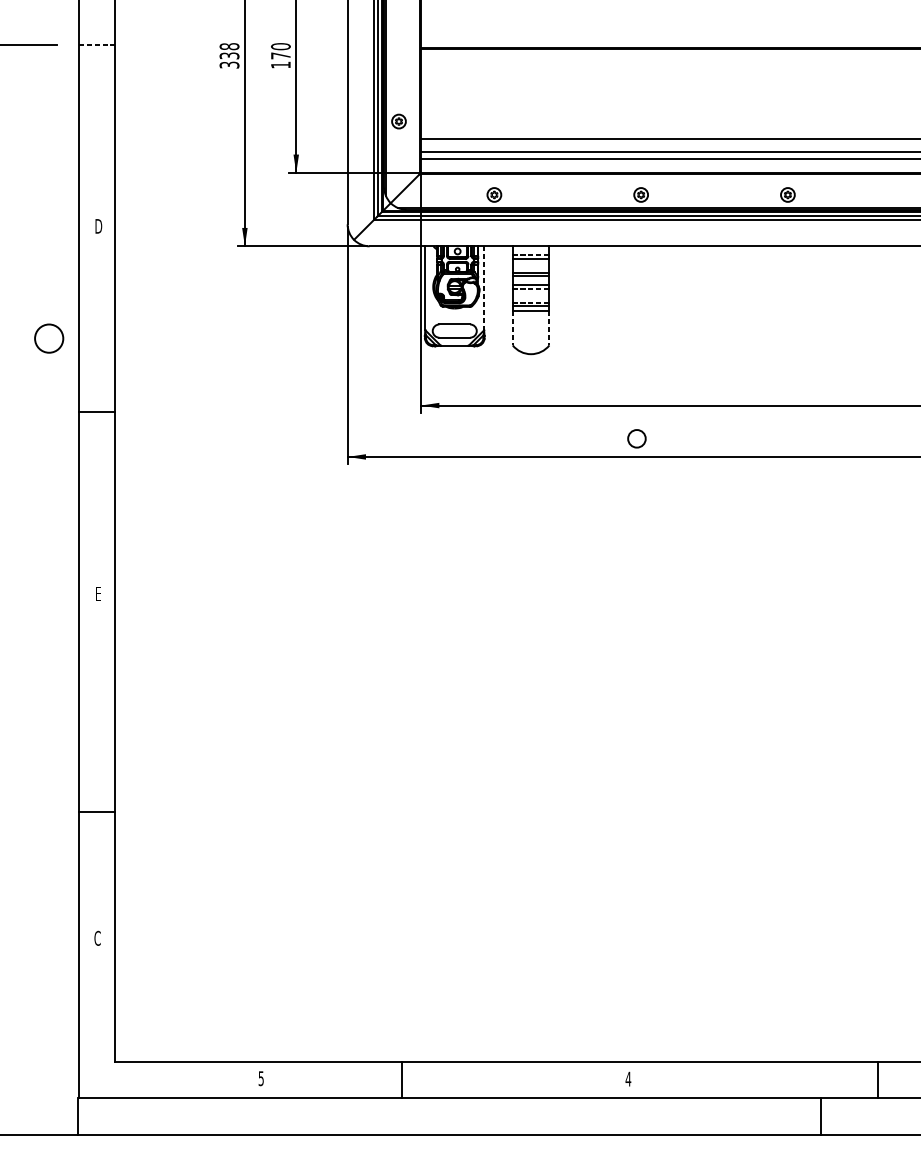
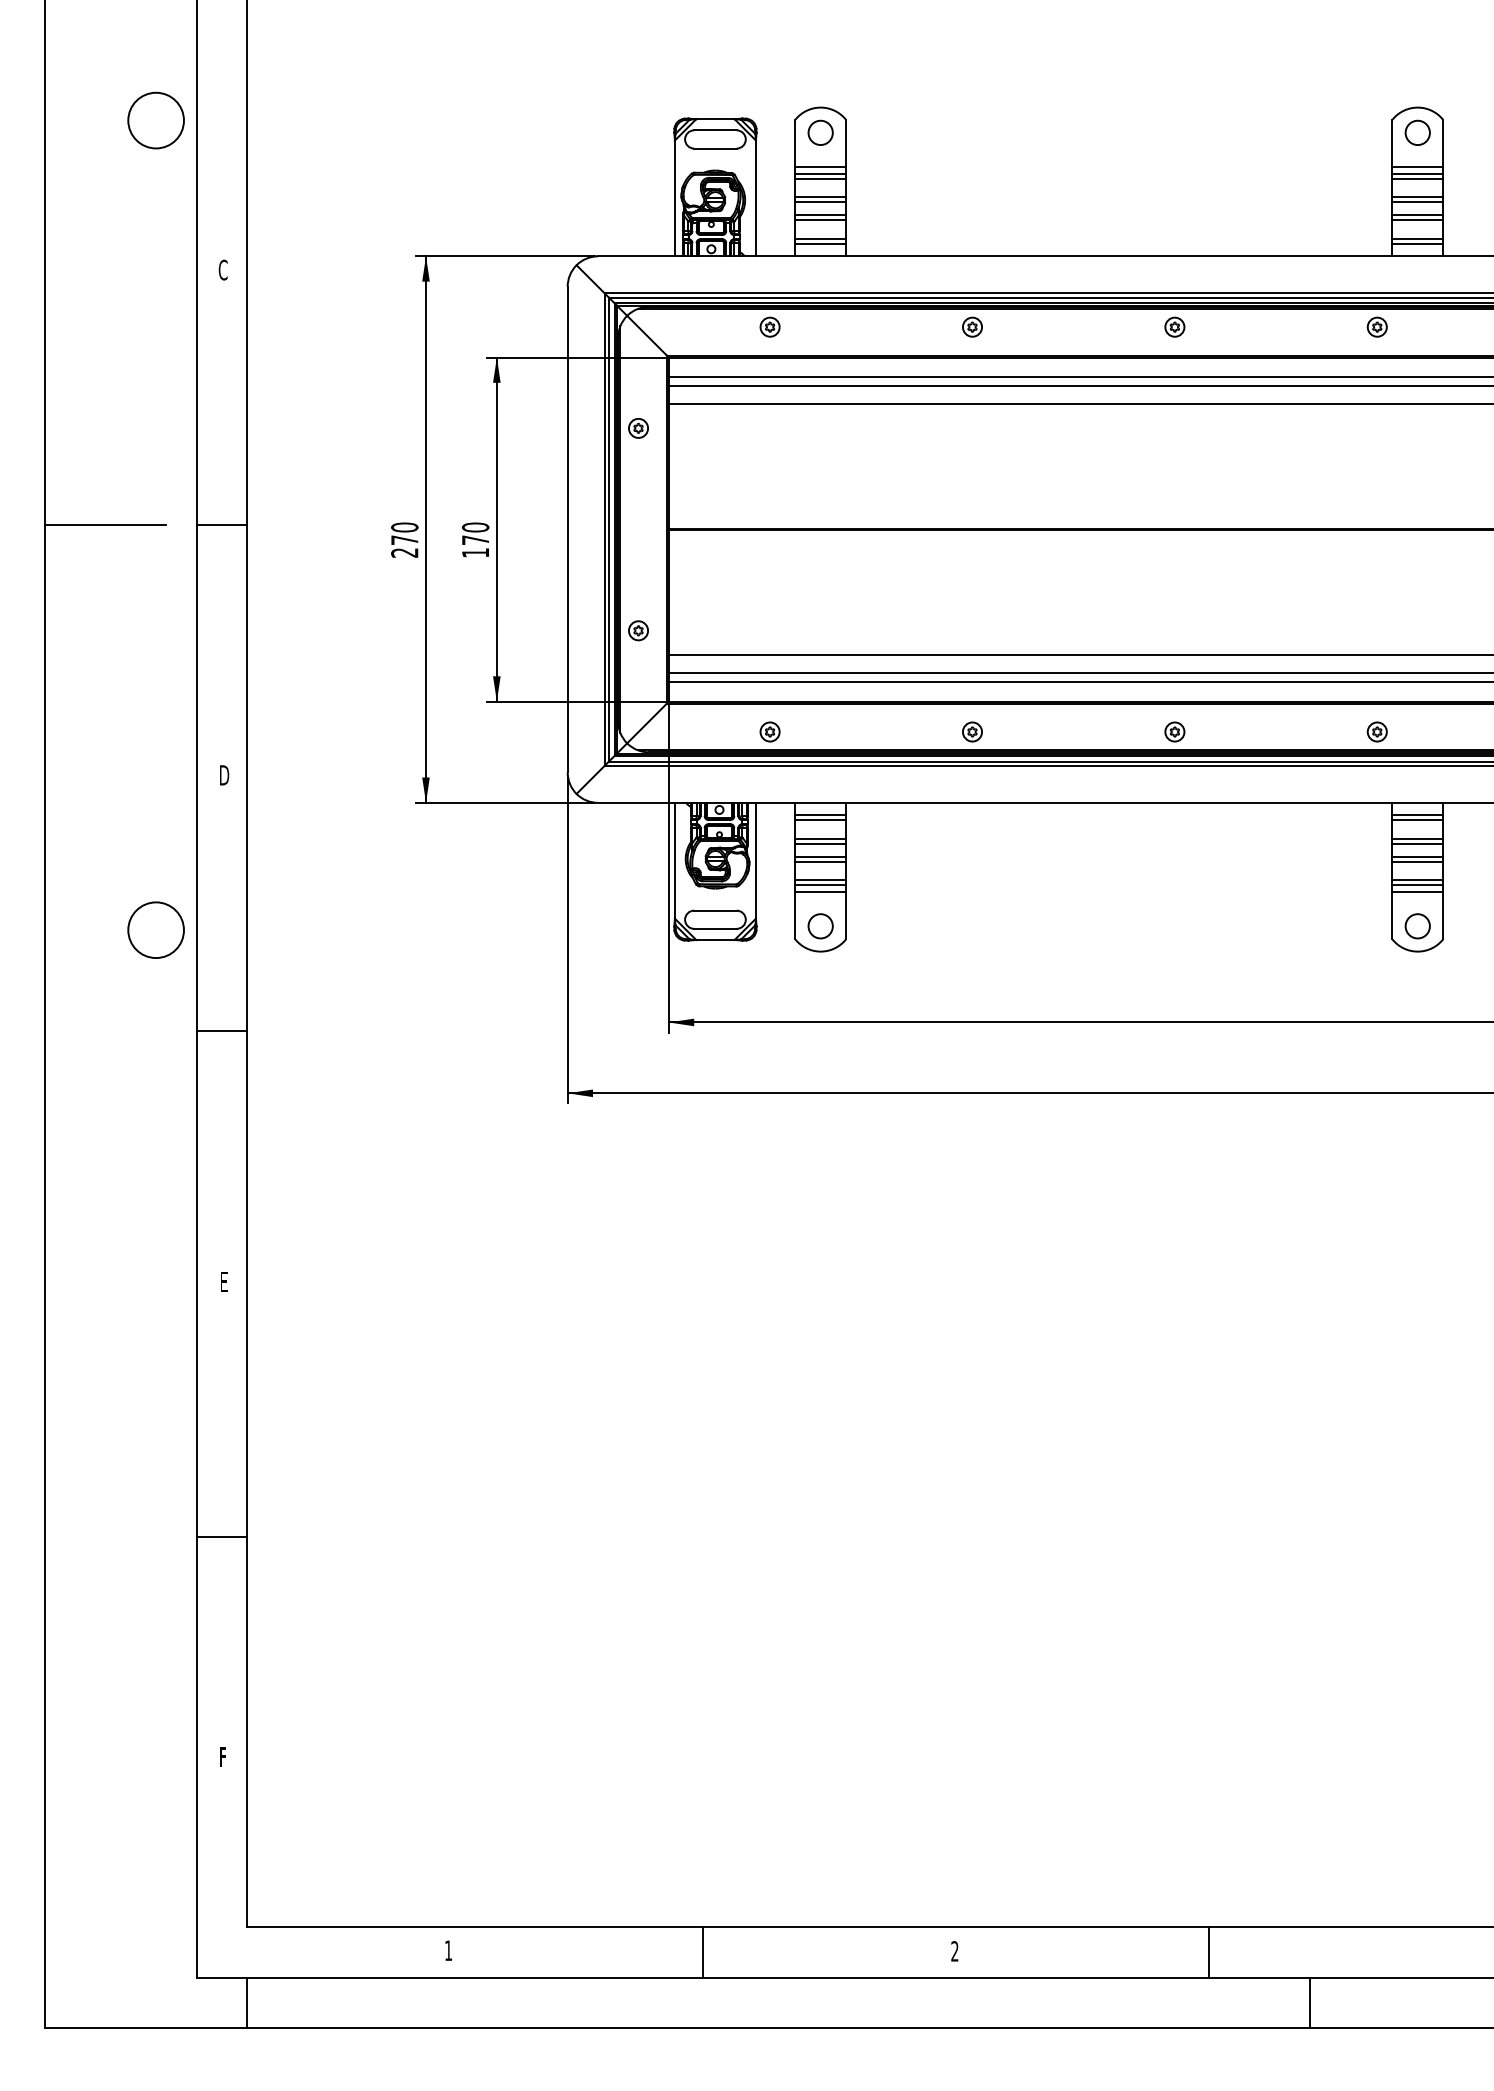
line: (97, 45) -> (222, 525), dashed -> solid
text: (229, 55) -> (404, 539), 338 -> 270
line: (530, 255) -> (820, 815), dashed -> solid
line: (483, 288) -> (755, 860), dashed -> solid
line: (530, 288) -> (820, 861), dashed -> solid
line: (530, 302) -> (820, 880), dashed -> solid
line: (512, 328) -> (795, 915), dashed -> solid
line: (549, 328) -> (845, 915), dashed -> solid
circle: (48, 338) -> (155, 929), size x1.43
circle: (636, 438) -> (820, 926), moved
line: (96, 812) -> (221, 1537), moved
text: (97, 937) -> (222, 1756), C -> F
text: (261, 1078) -> (448, 1950), 5 -> 1
line: (401, 1079) -> (702, 1952), moved
text: (628, 1079) -> (954, 1951), 4 -> 2
line: (877, 1079) -> (1208, 1952), moved
line: (77, 1116) -> (247, 2002), moved
line: (820, 1116) -> (1309, 2002), moved

